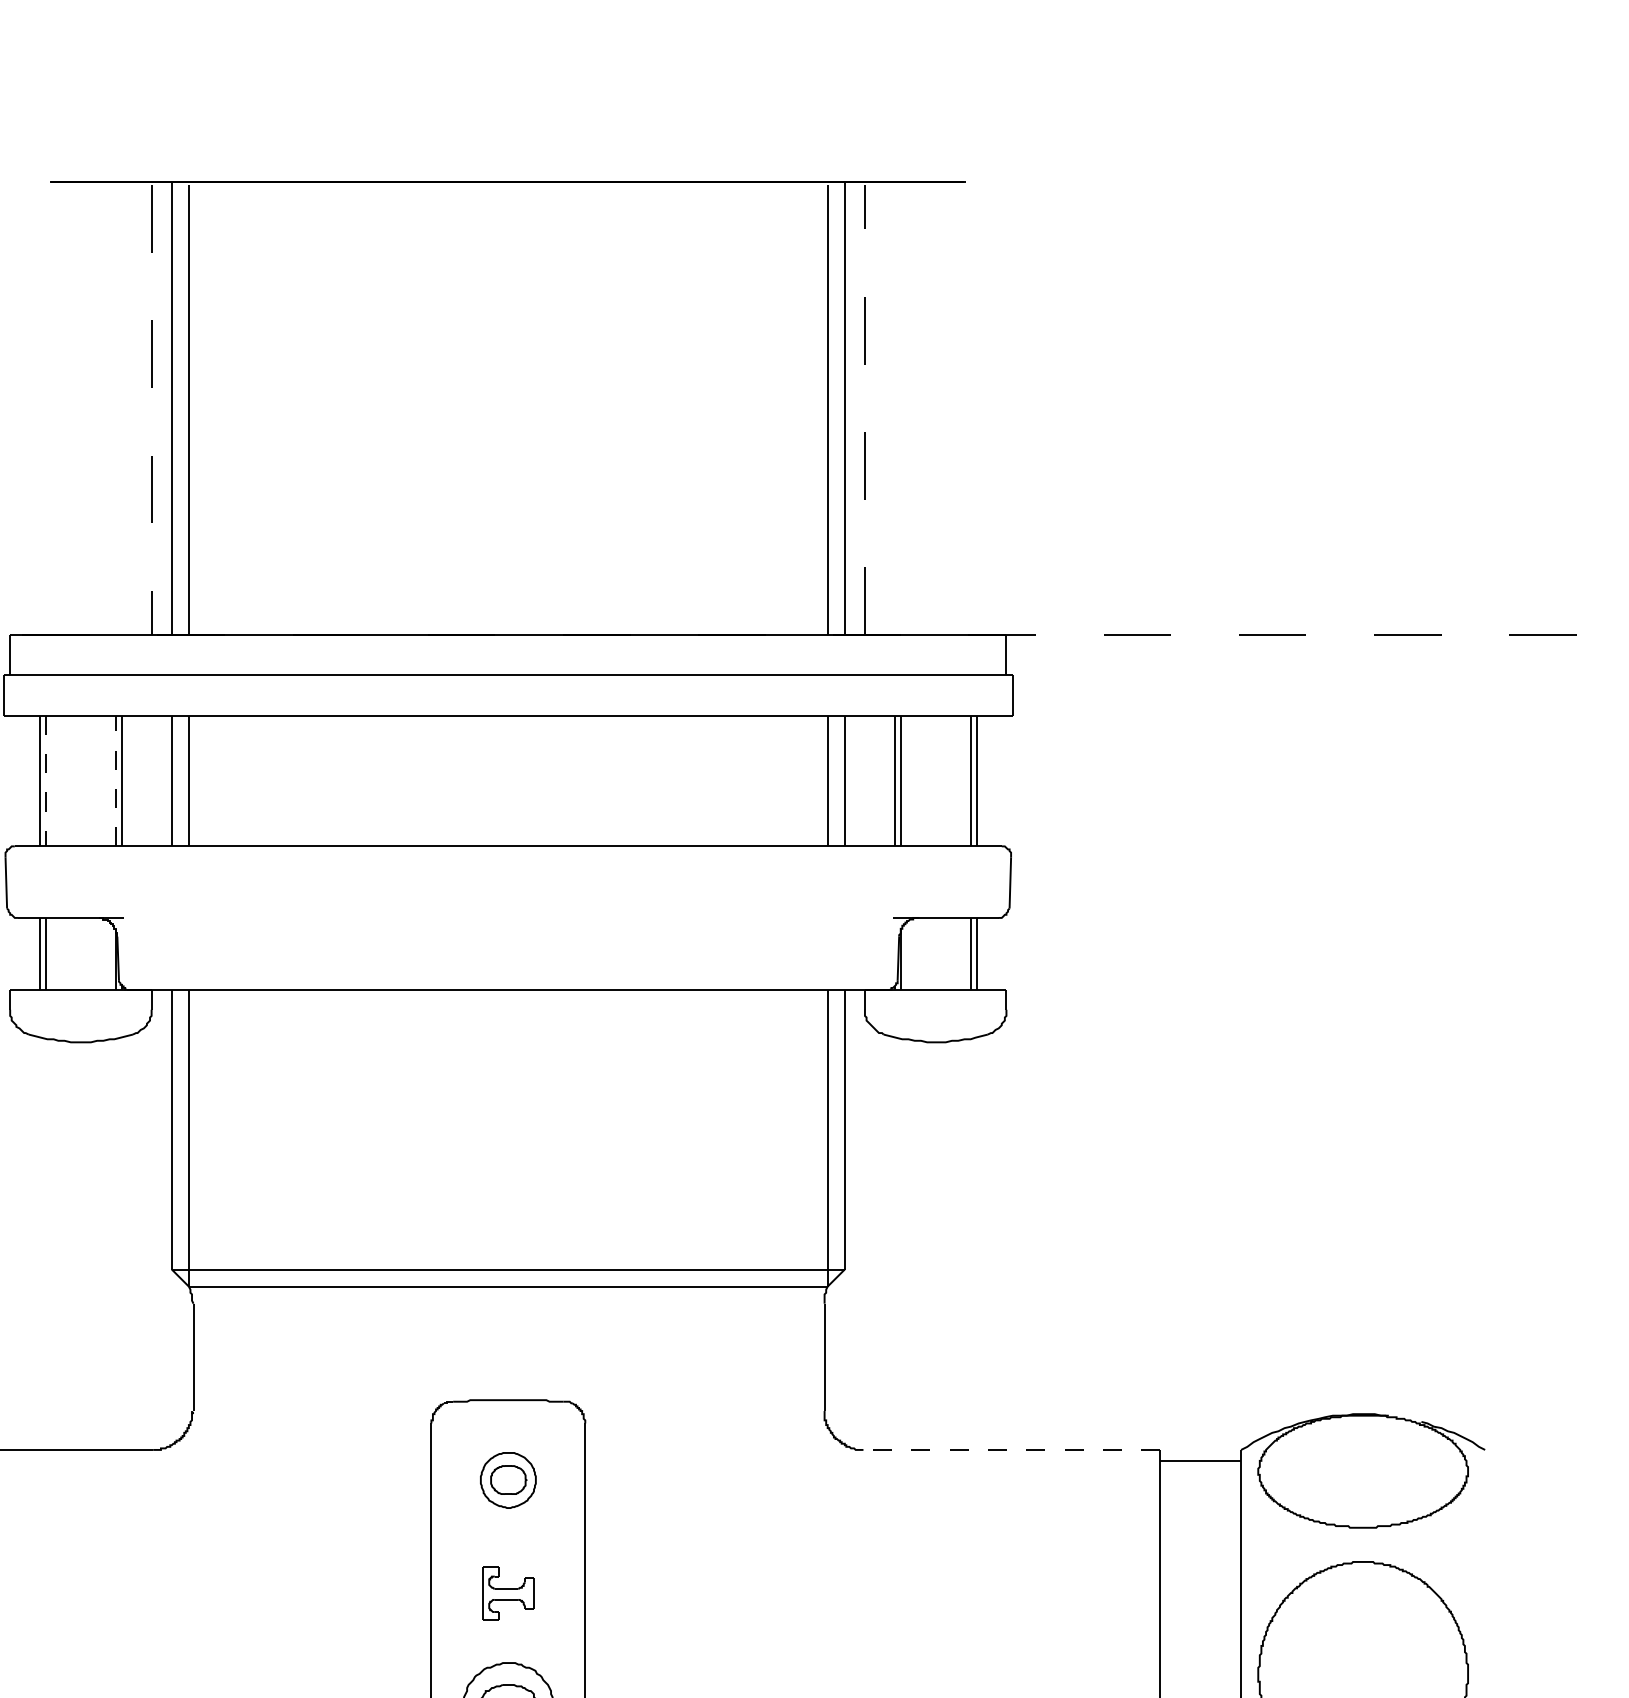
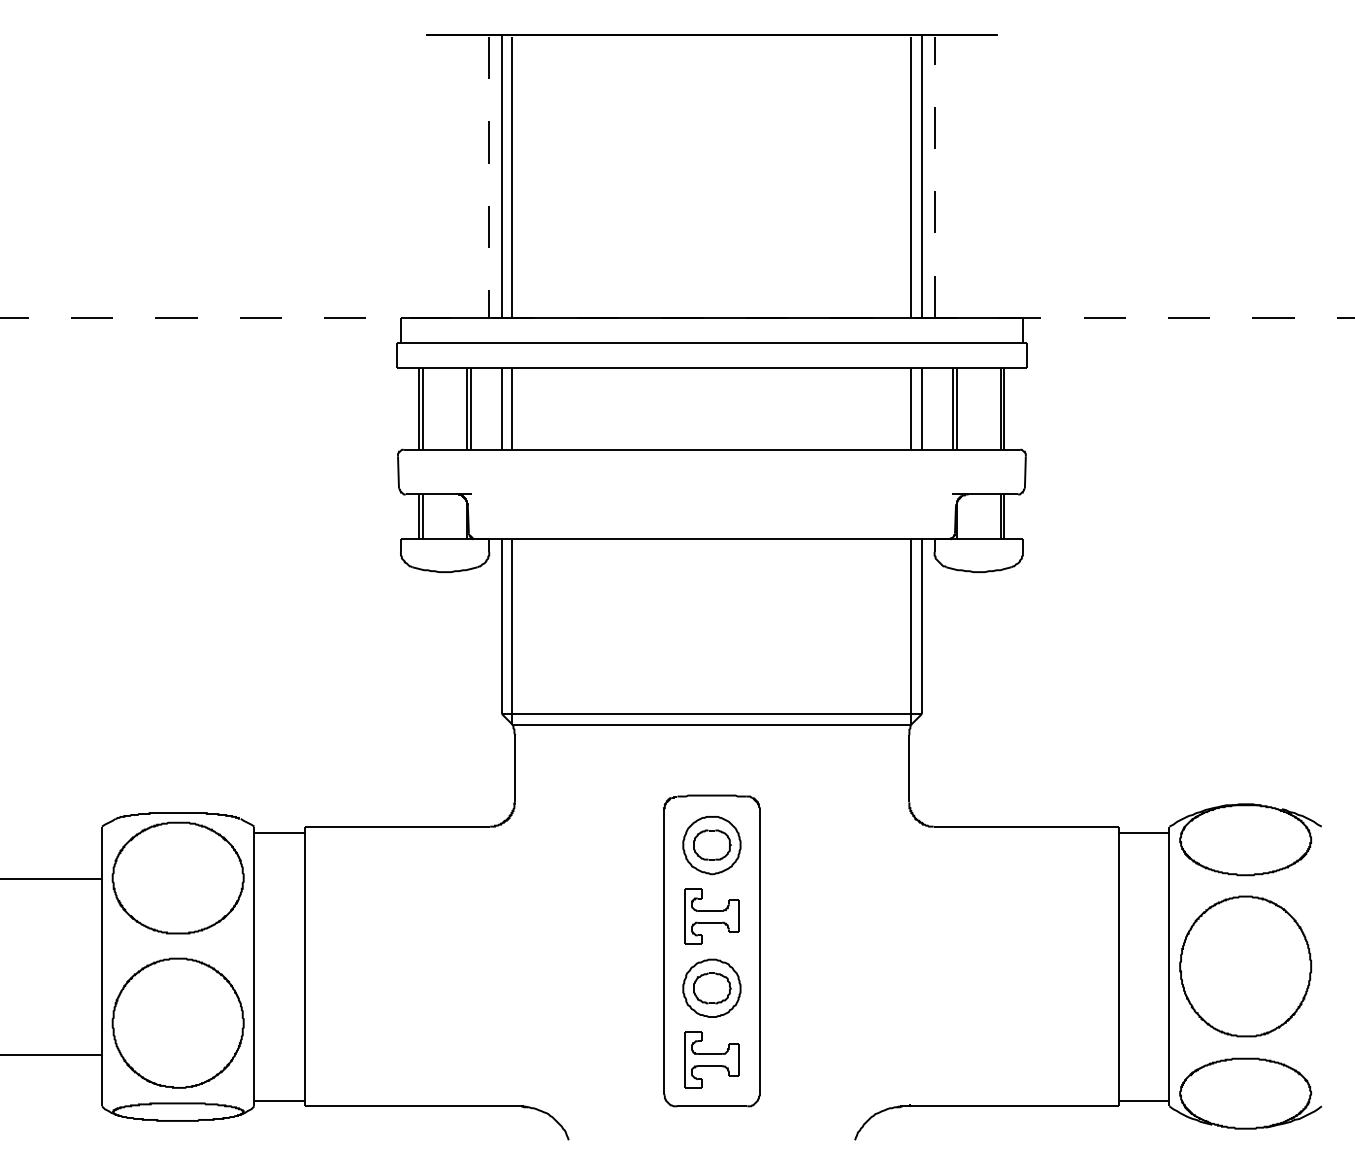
line: (46, 781) -> (423, 409), dashed -> solid
line: (115, 781) -> (466, 409), dashed -> solid
line: (1012, 1449) -> (1026, 826), dashed -> solid
part: (507, 1480) -> (711, 845), size x1.67
part: (507, 1593) -> (711, 916), size x1.67

